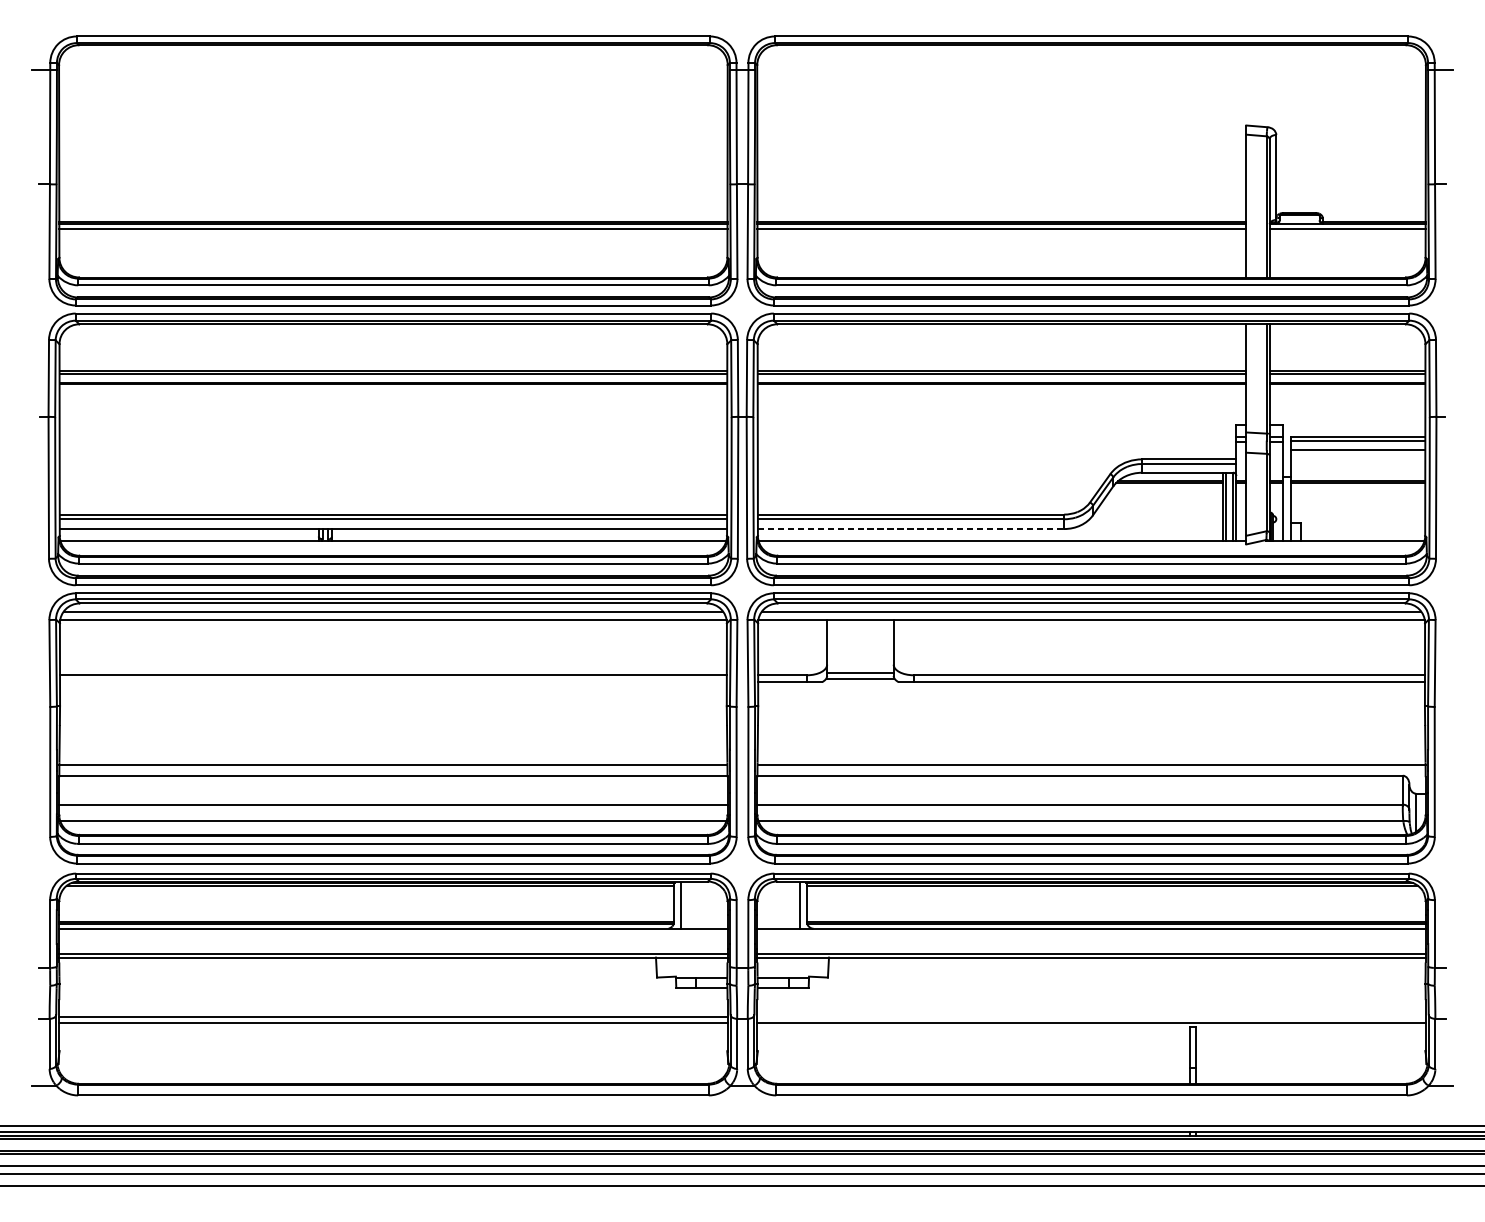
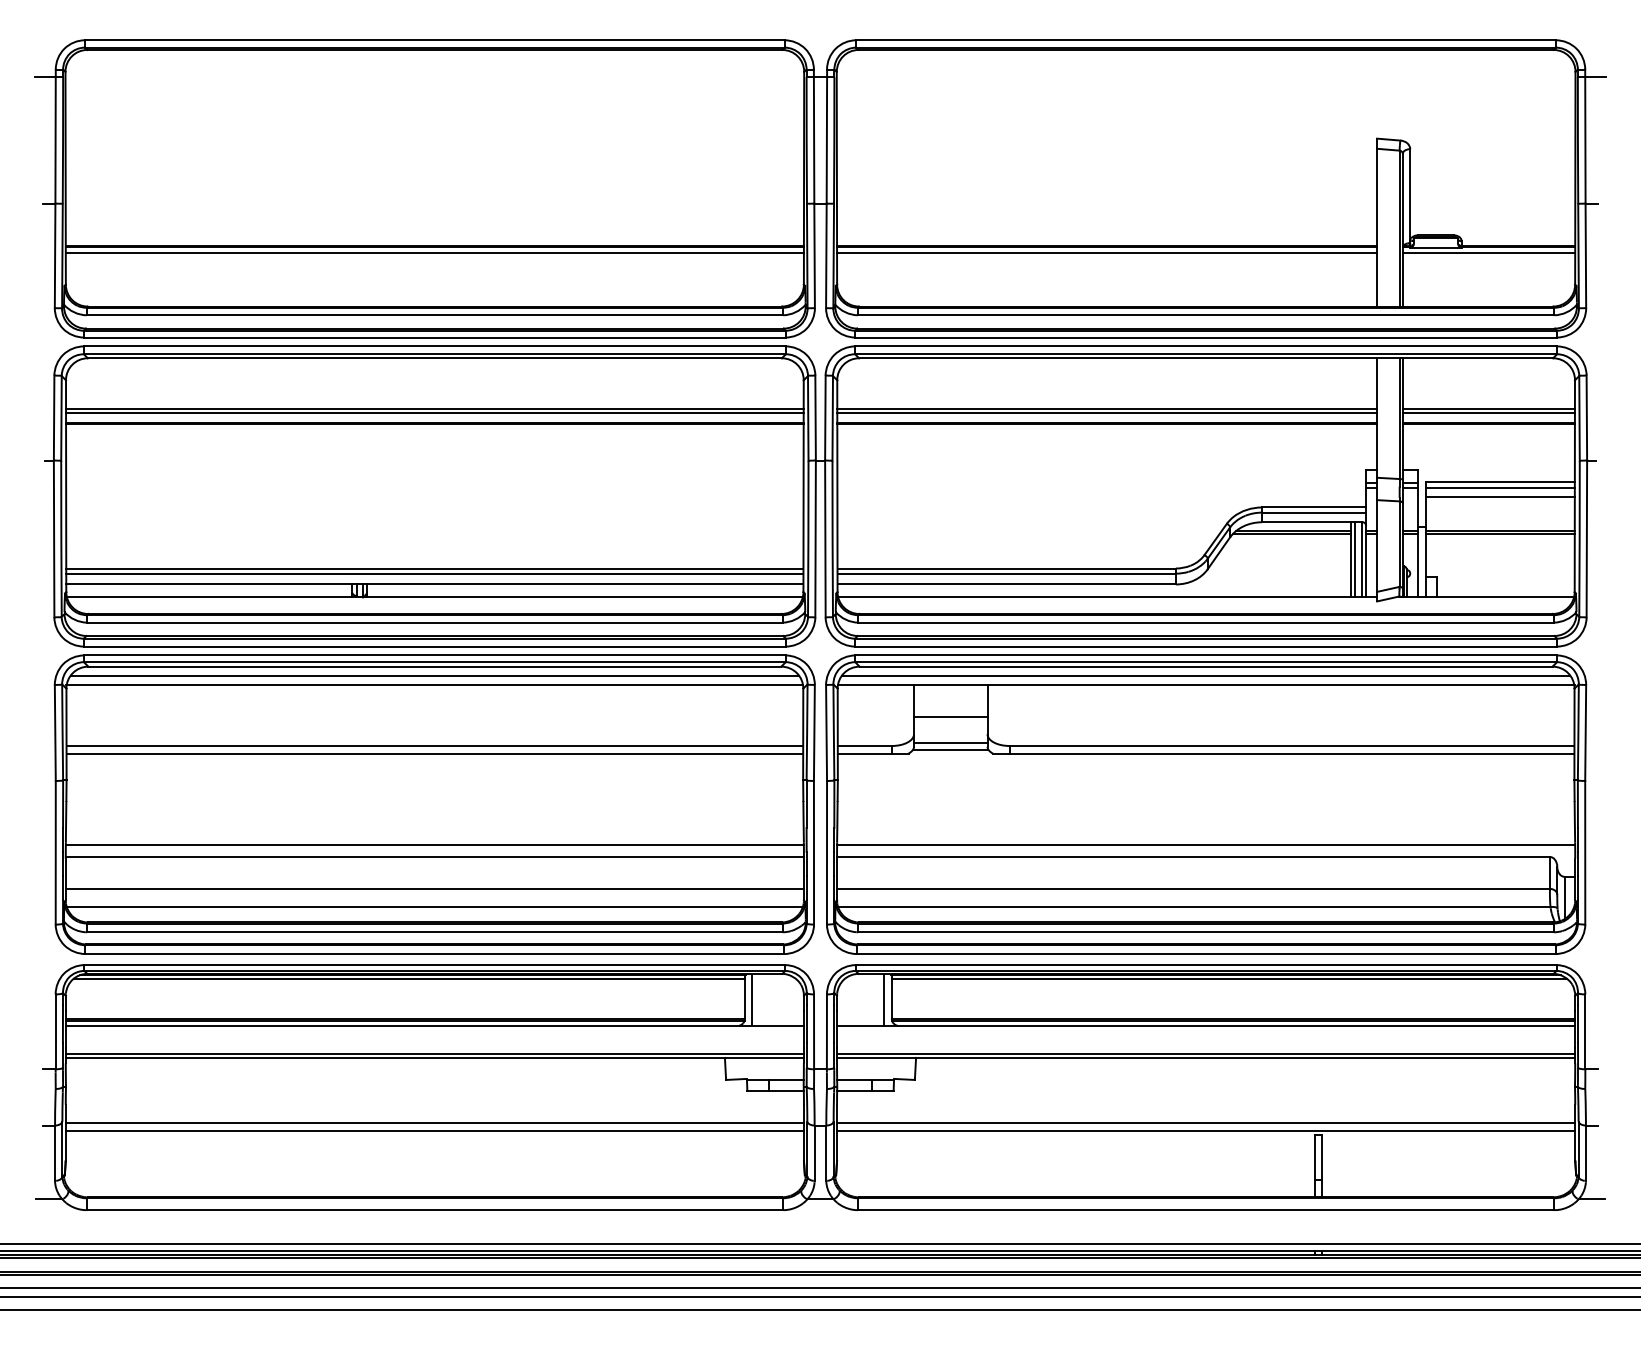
line: (911, 529) -> (1007, 584), dashed -> solid
line: (860, 649) -> (950, 717), added
line: (393, 682) -> (434, 753), added
line: (1091, 1016) -> (1206, 1123), added

